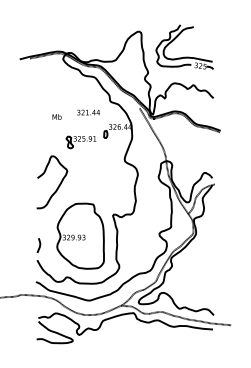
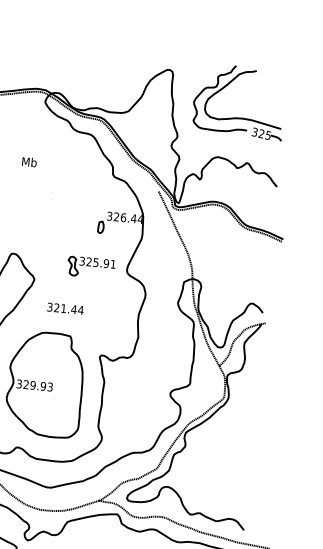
text: (88, 112) -> (65, 308), moved
text: (56, 116) -> (28, 161), moved
part: (80, 142) -> (90, 267), moved

